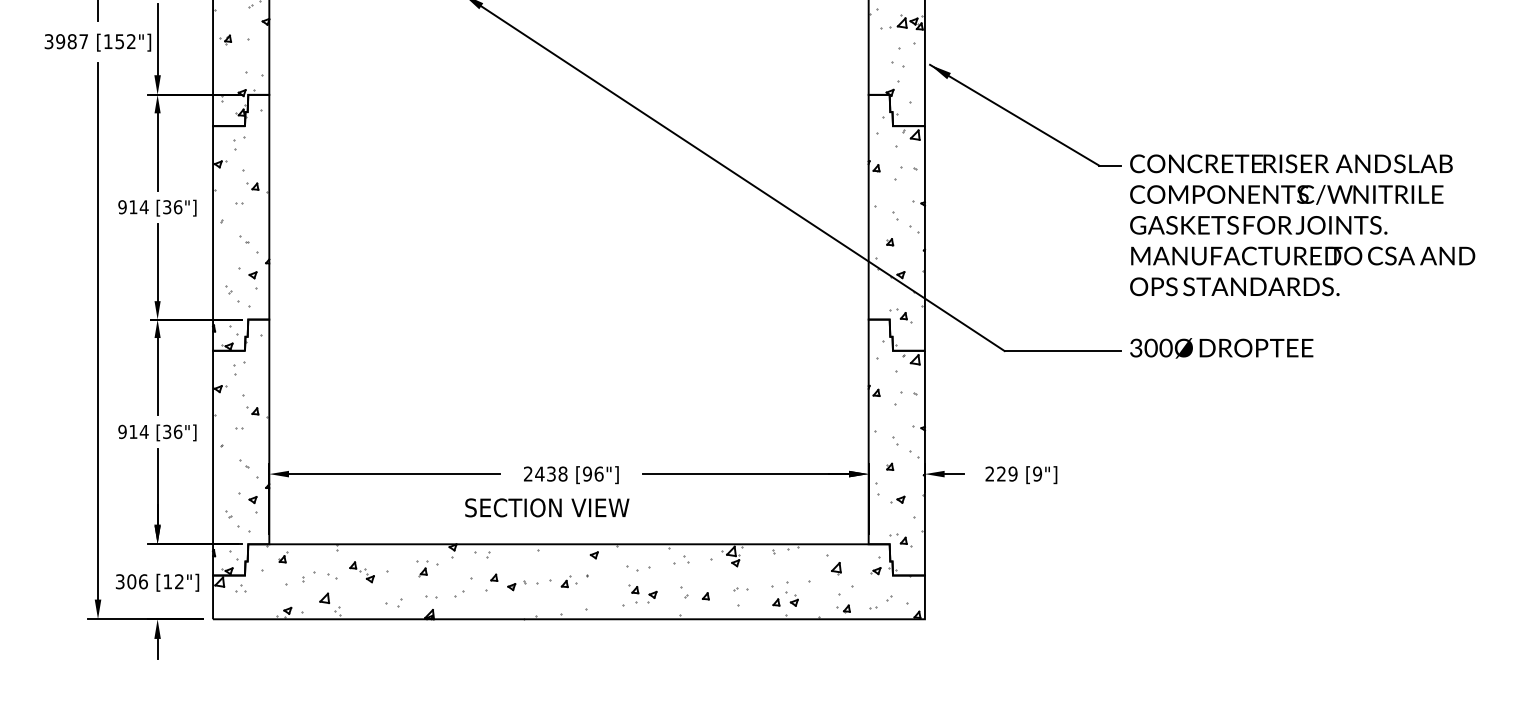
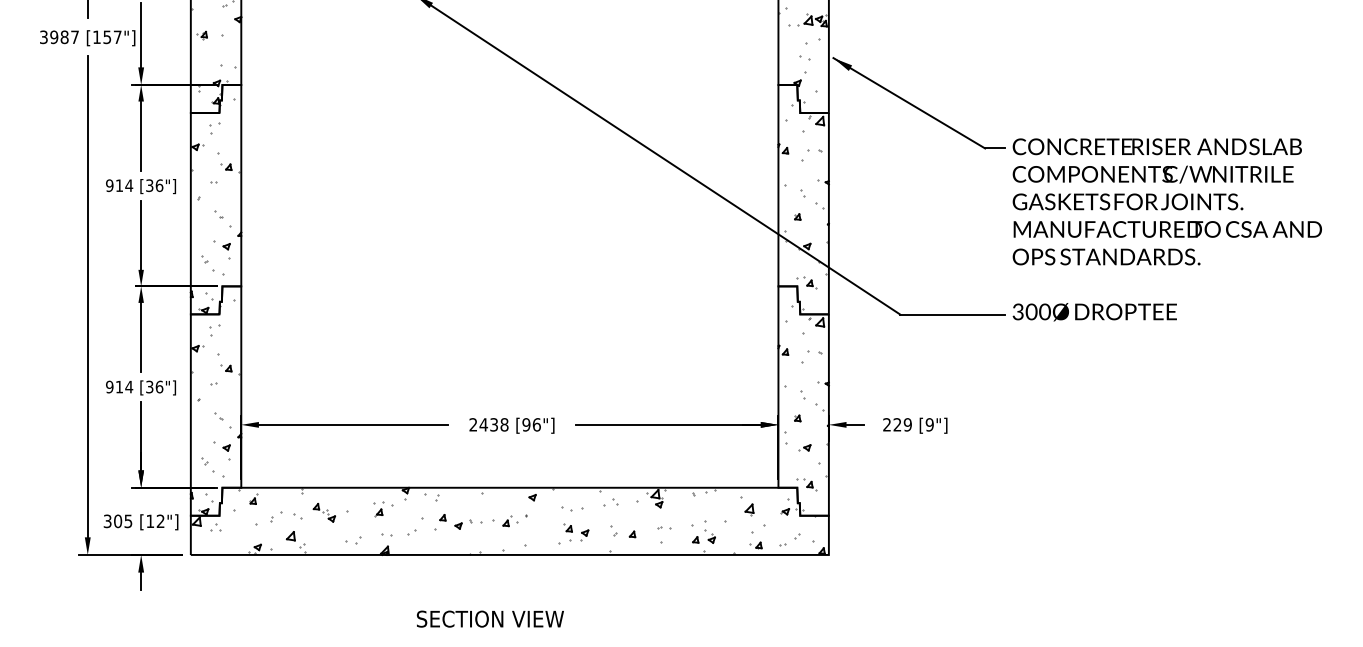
text: (131, 40) -> (117, 36), [152"] -> [157"]
text: (546, 507) -> (489, 618), moved
text: (143, 581) -> (128, 521), 306 -> 305

